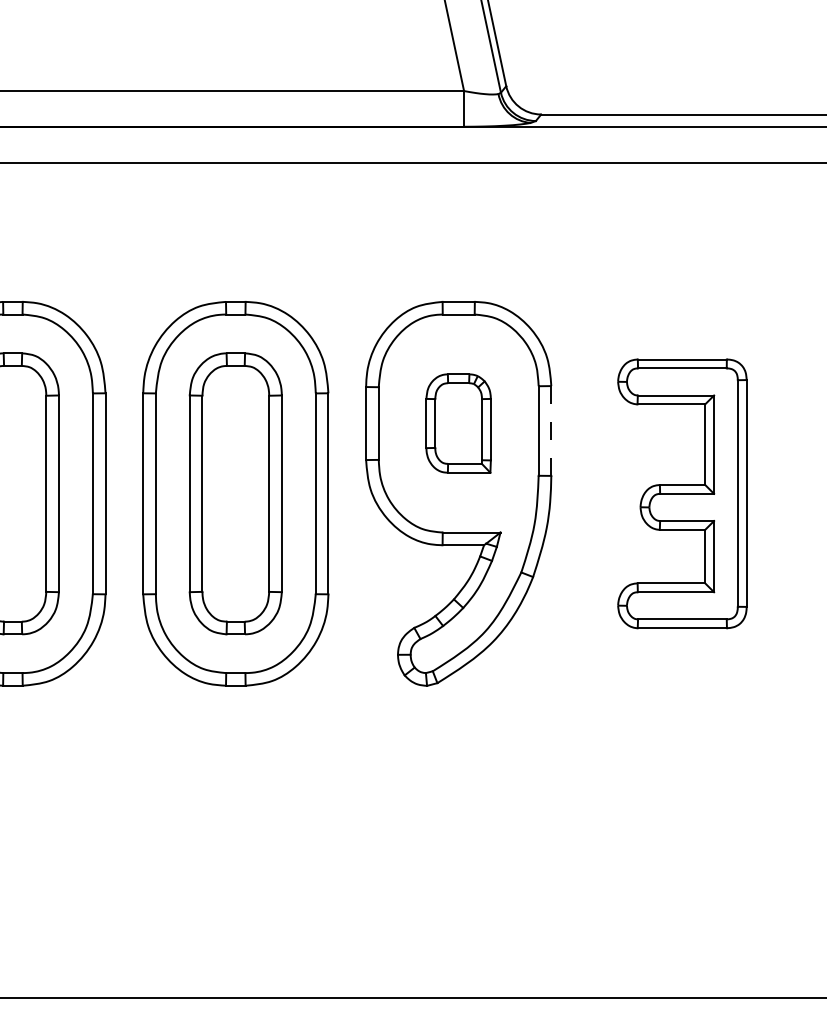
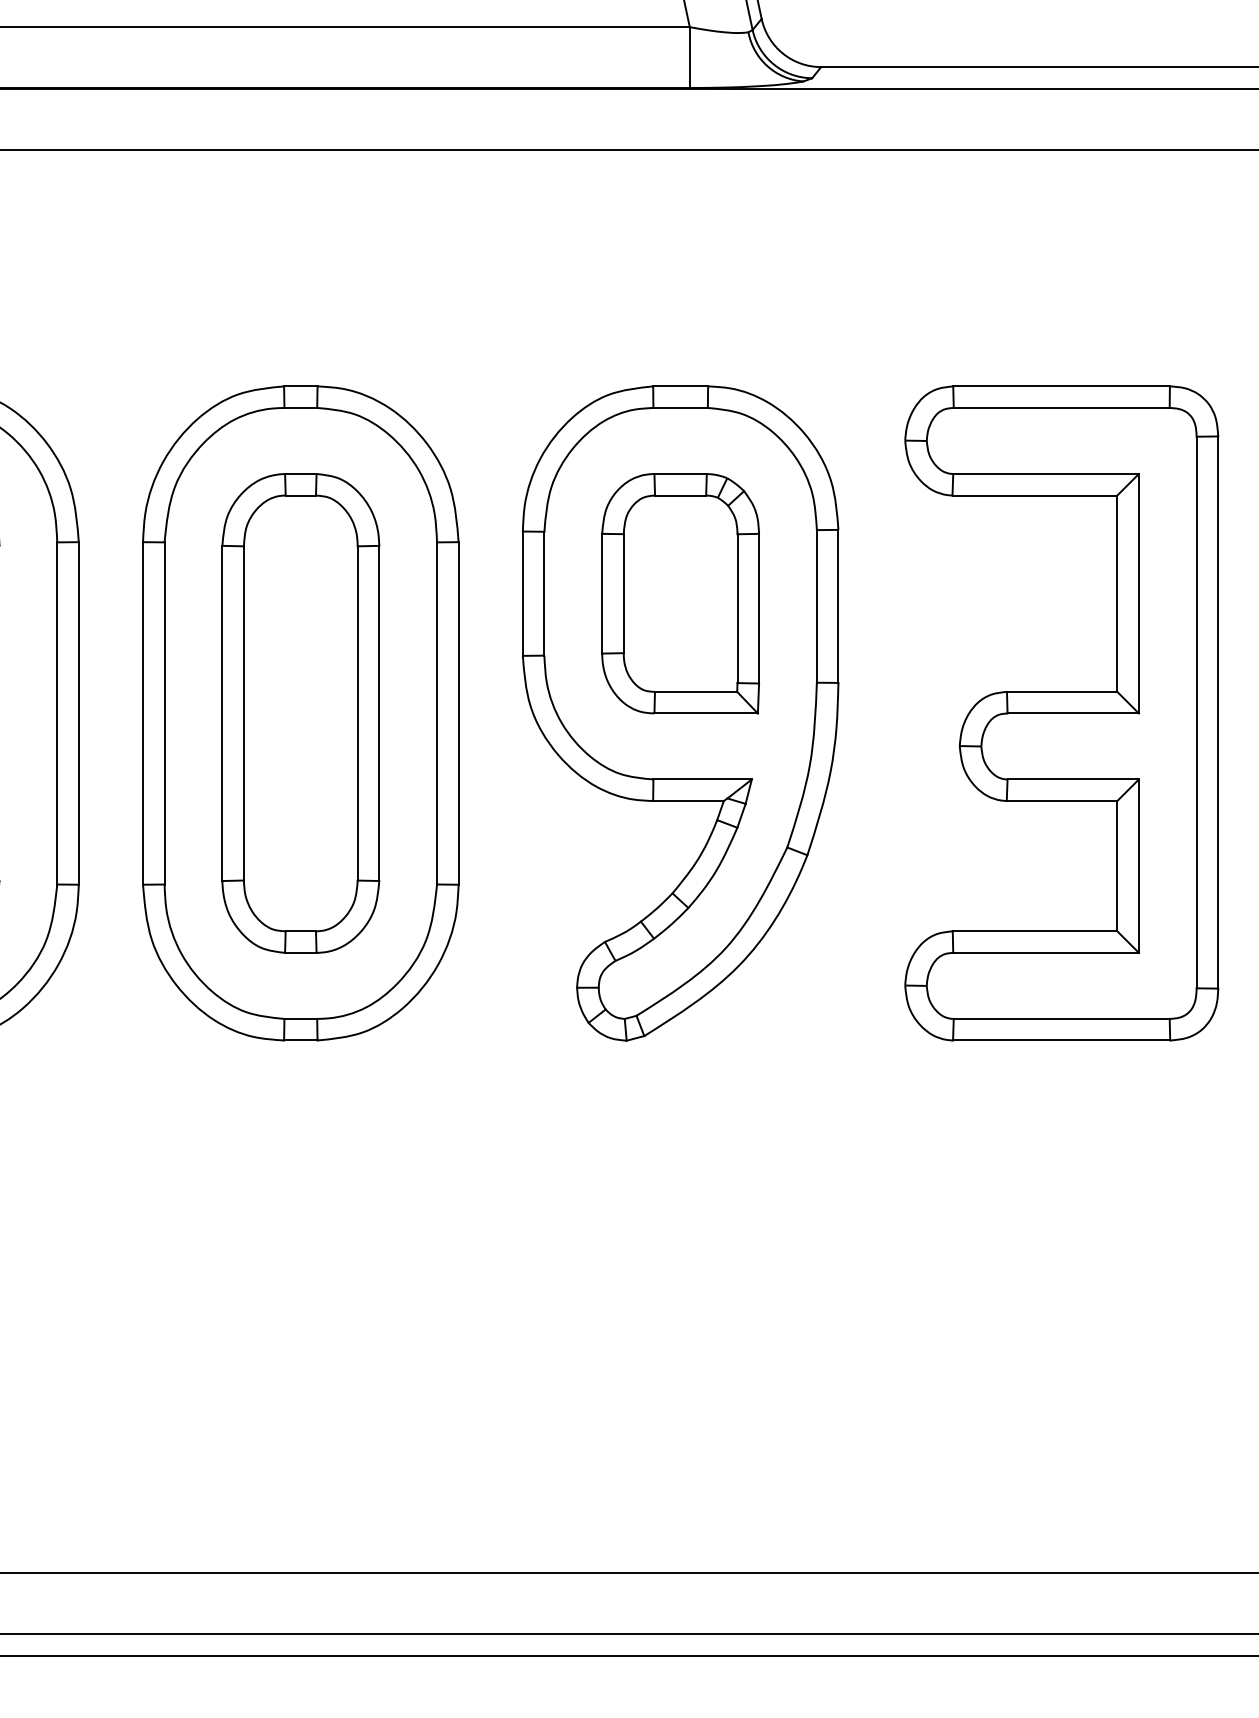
part: (458, 423) -> (680, 593), size x1.43
line: (551, 431) -> (838, 607), dashed -> solid
part: (682, 493) -> (1061, 712), size x1.43

